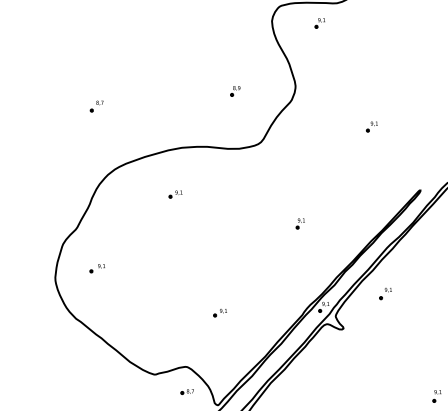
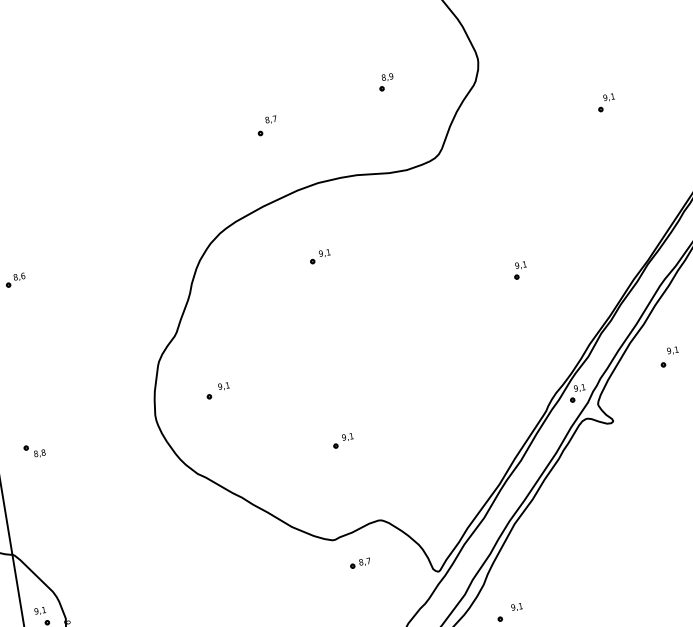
part: (96, 106) -> (266, 126), moved
part: (219, 313) -> (342, 441), moved
part: (186, 391) -> (358, 562), moved

